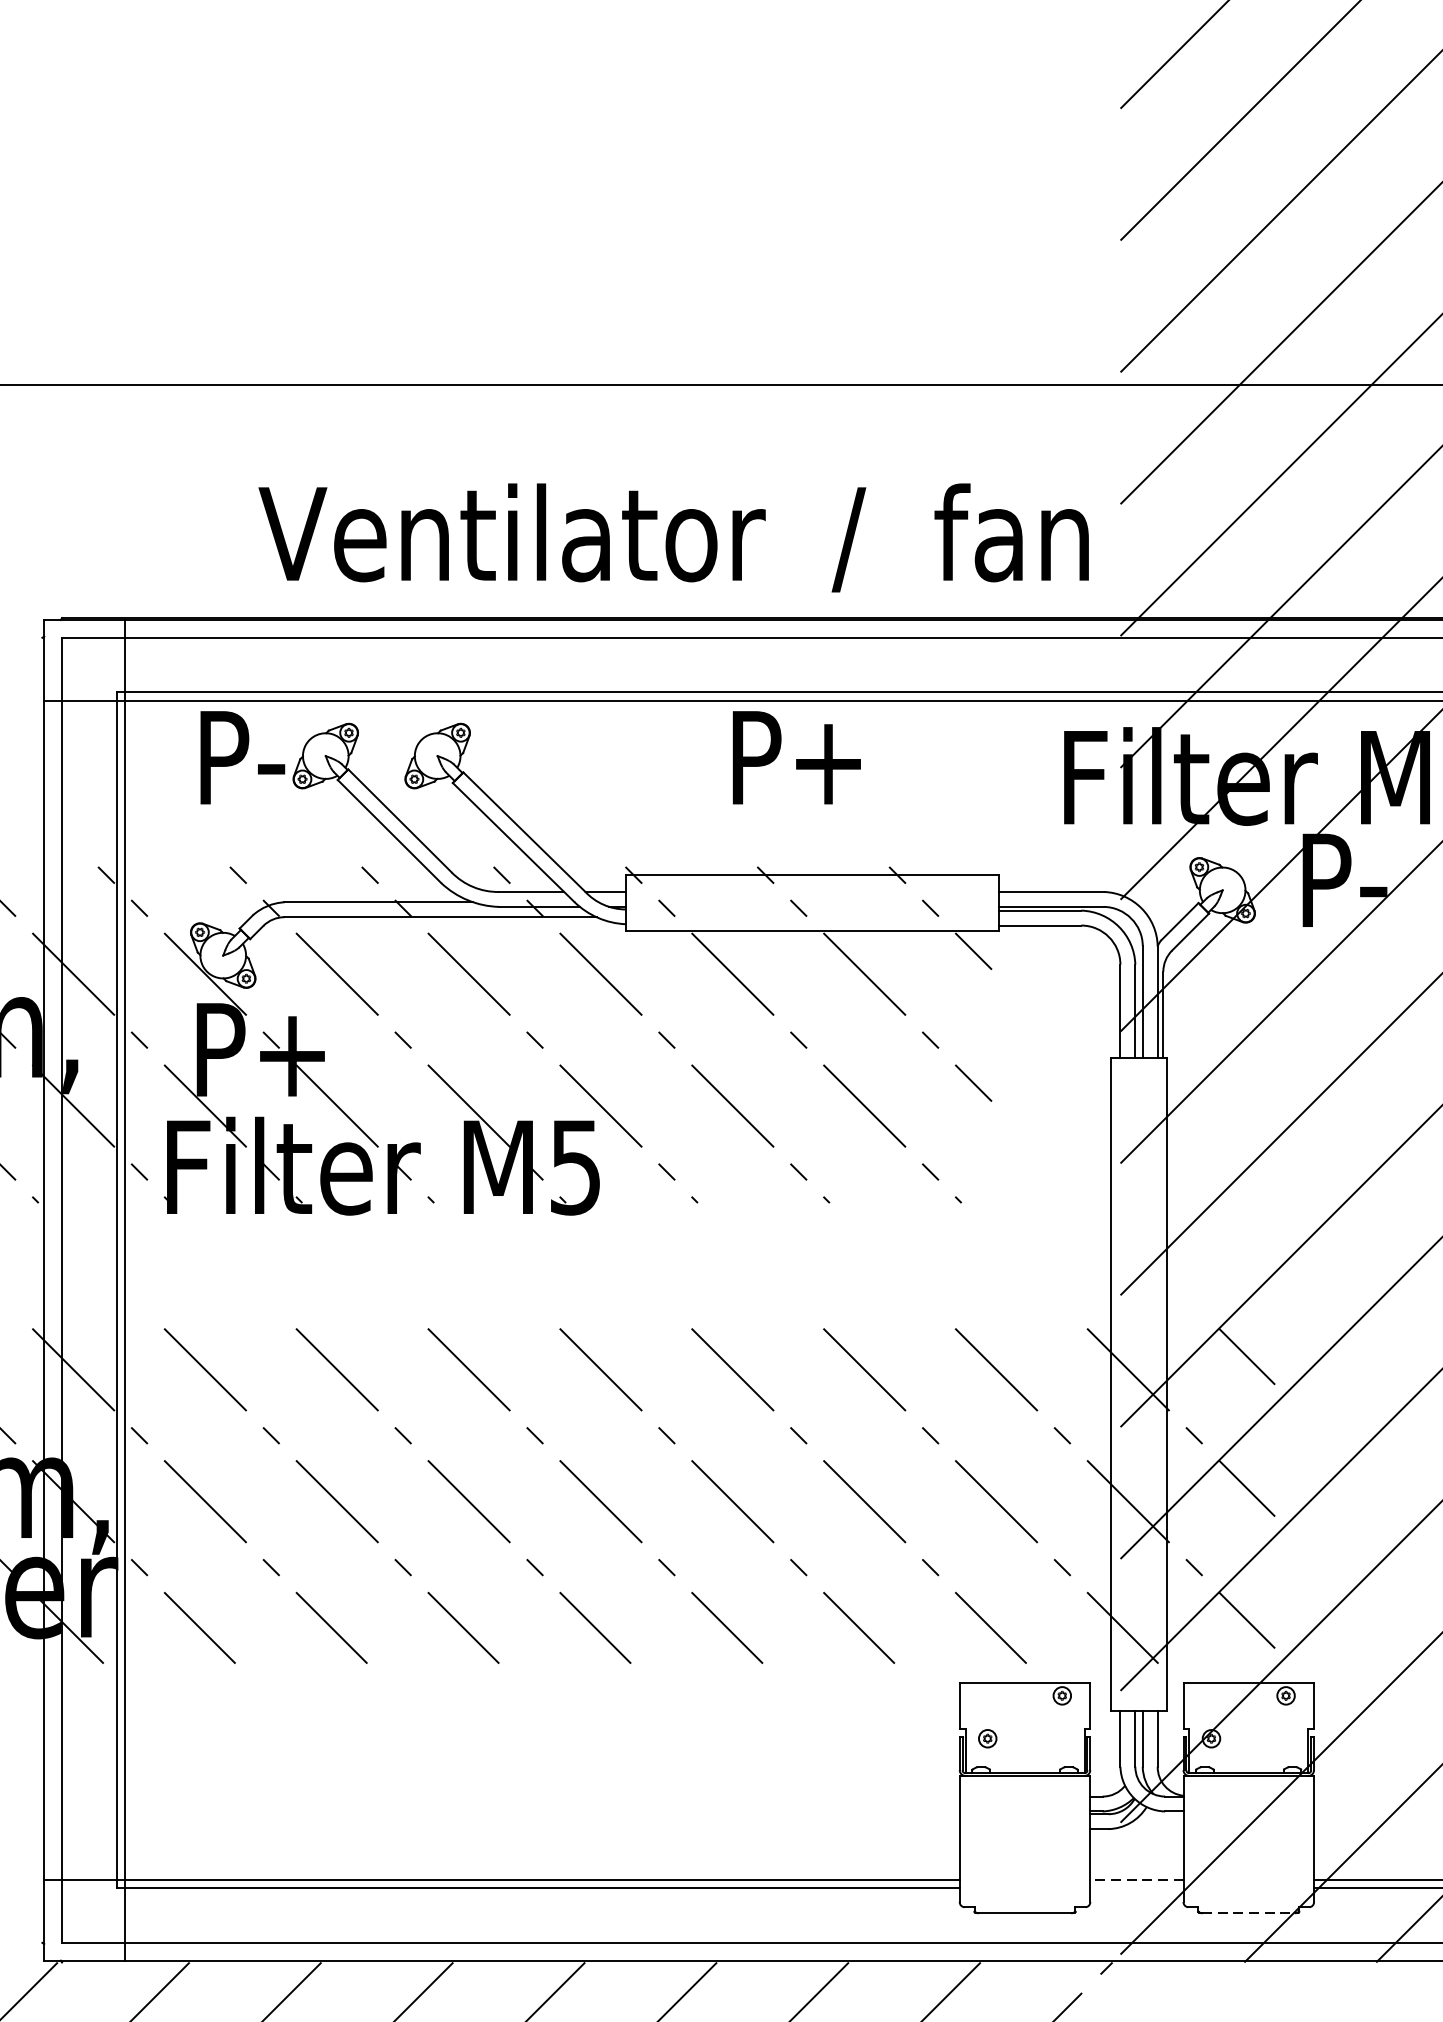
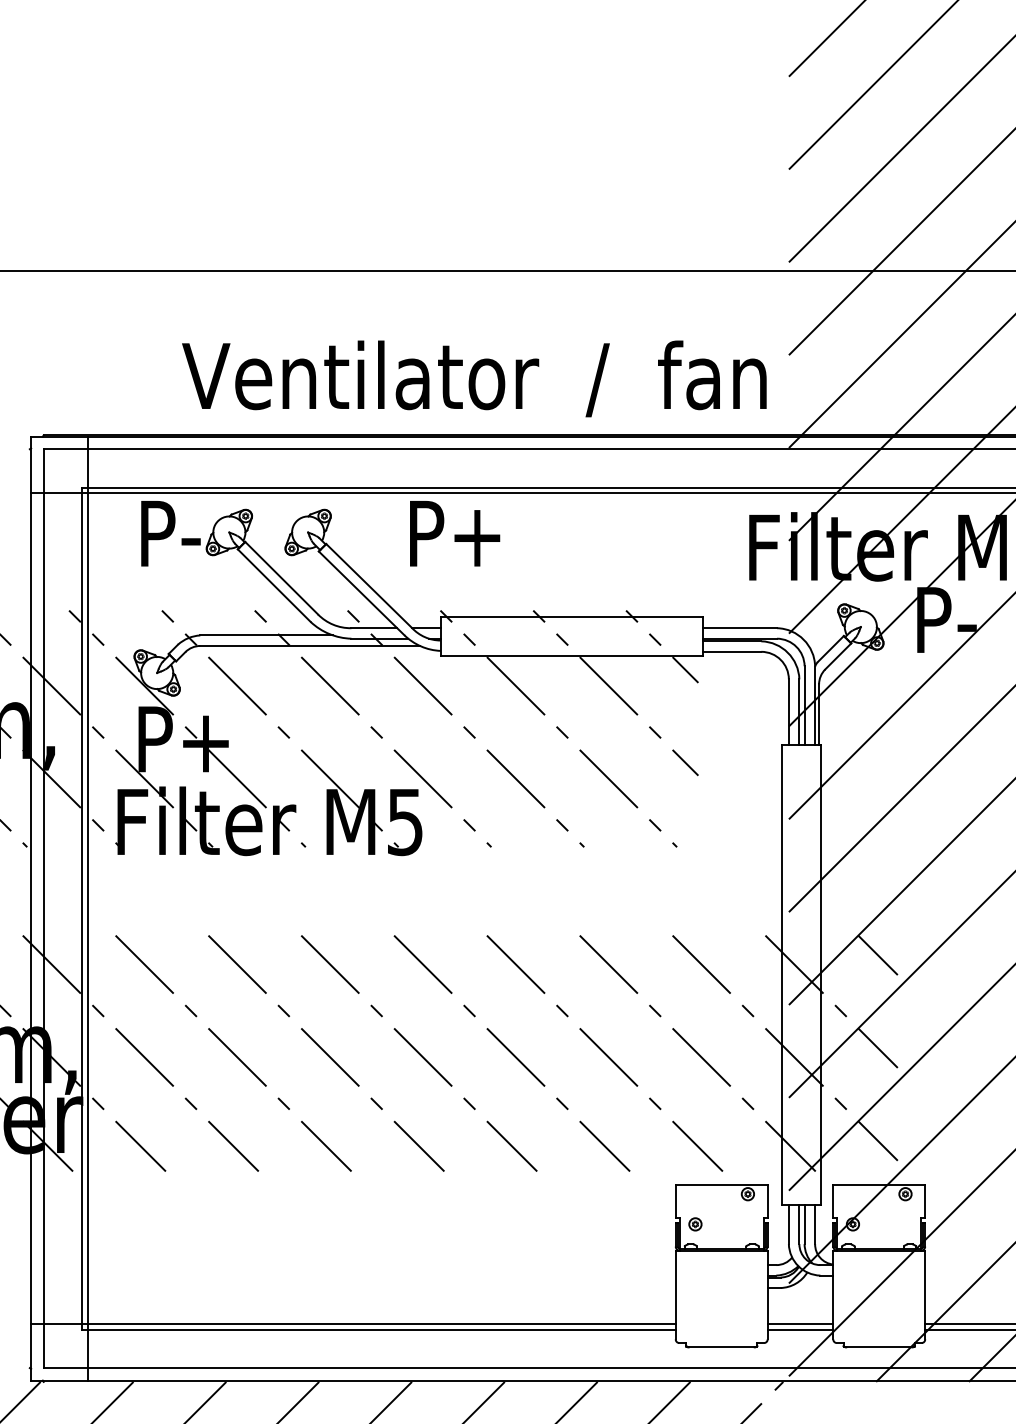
text: (797, 757) -> (455, 533), moved
line: (1136, 1879) -> (800, 1323), dashed -> solid
line: (1136, 1888) -> (800, 1329), added
line: (1249, 1913) -> (879, 1347), dashed -> solid

